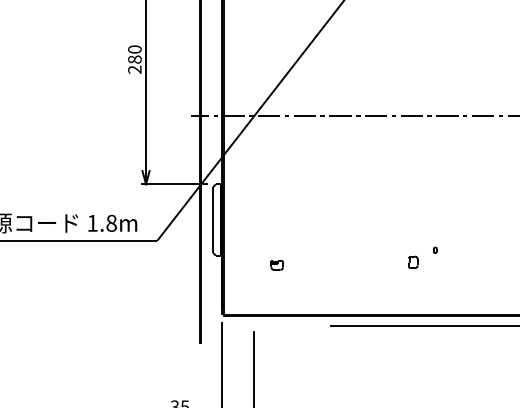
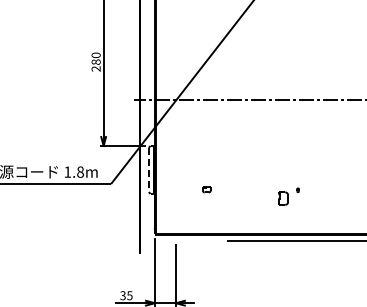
line: (212, 220) -> (148, 170), solid -> dashed
part: (412, 261) -> (282, 197), size x1.6
part: (276, 265) -> (206, 189), moved

